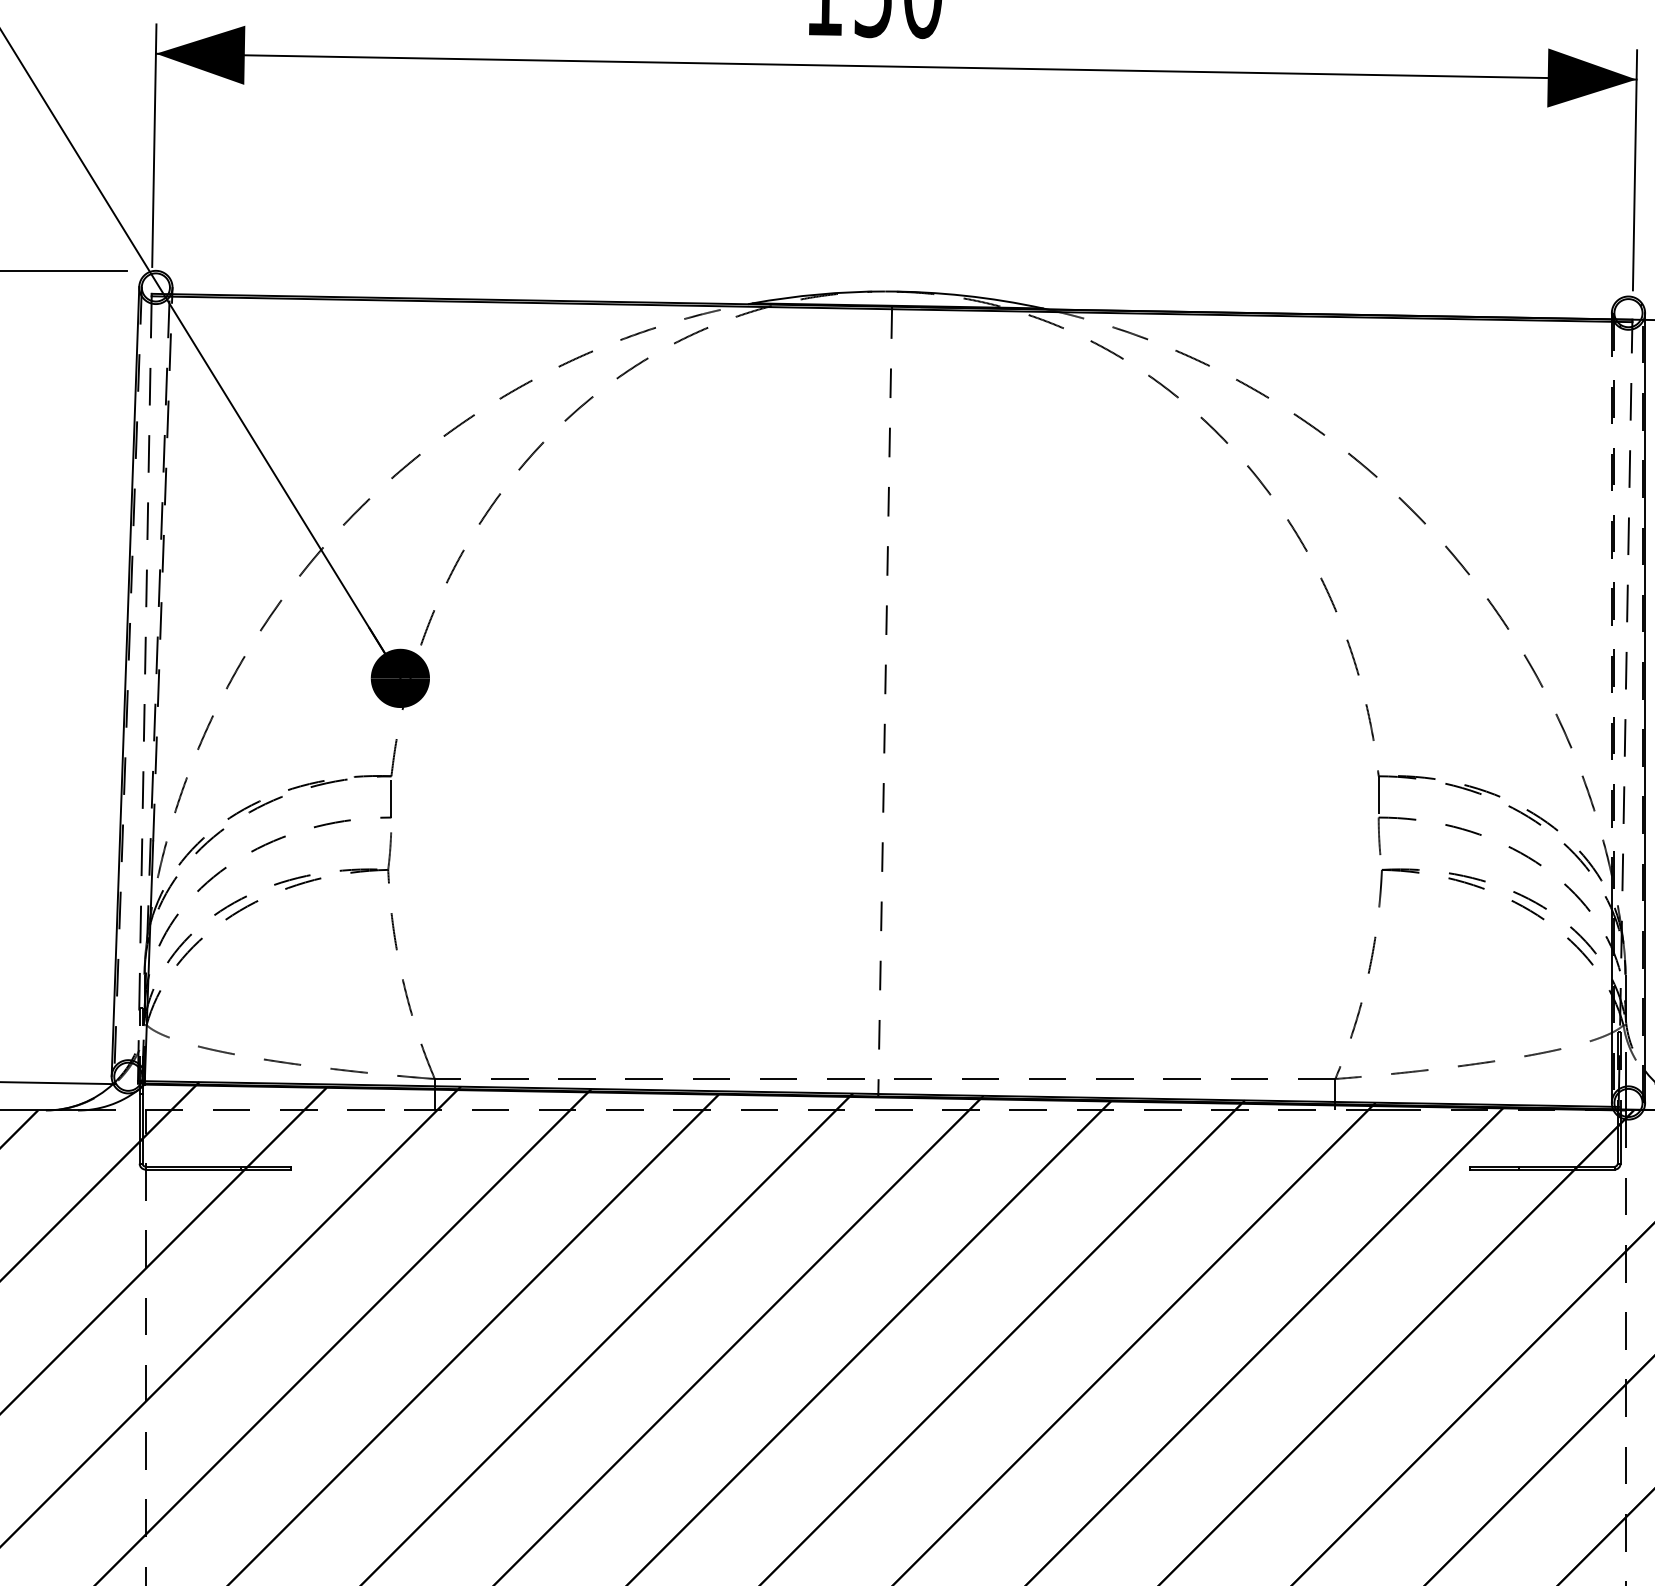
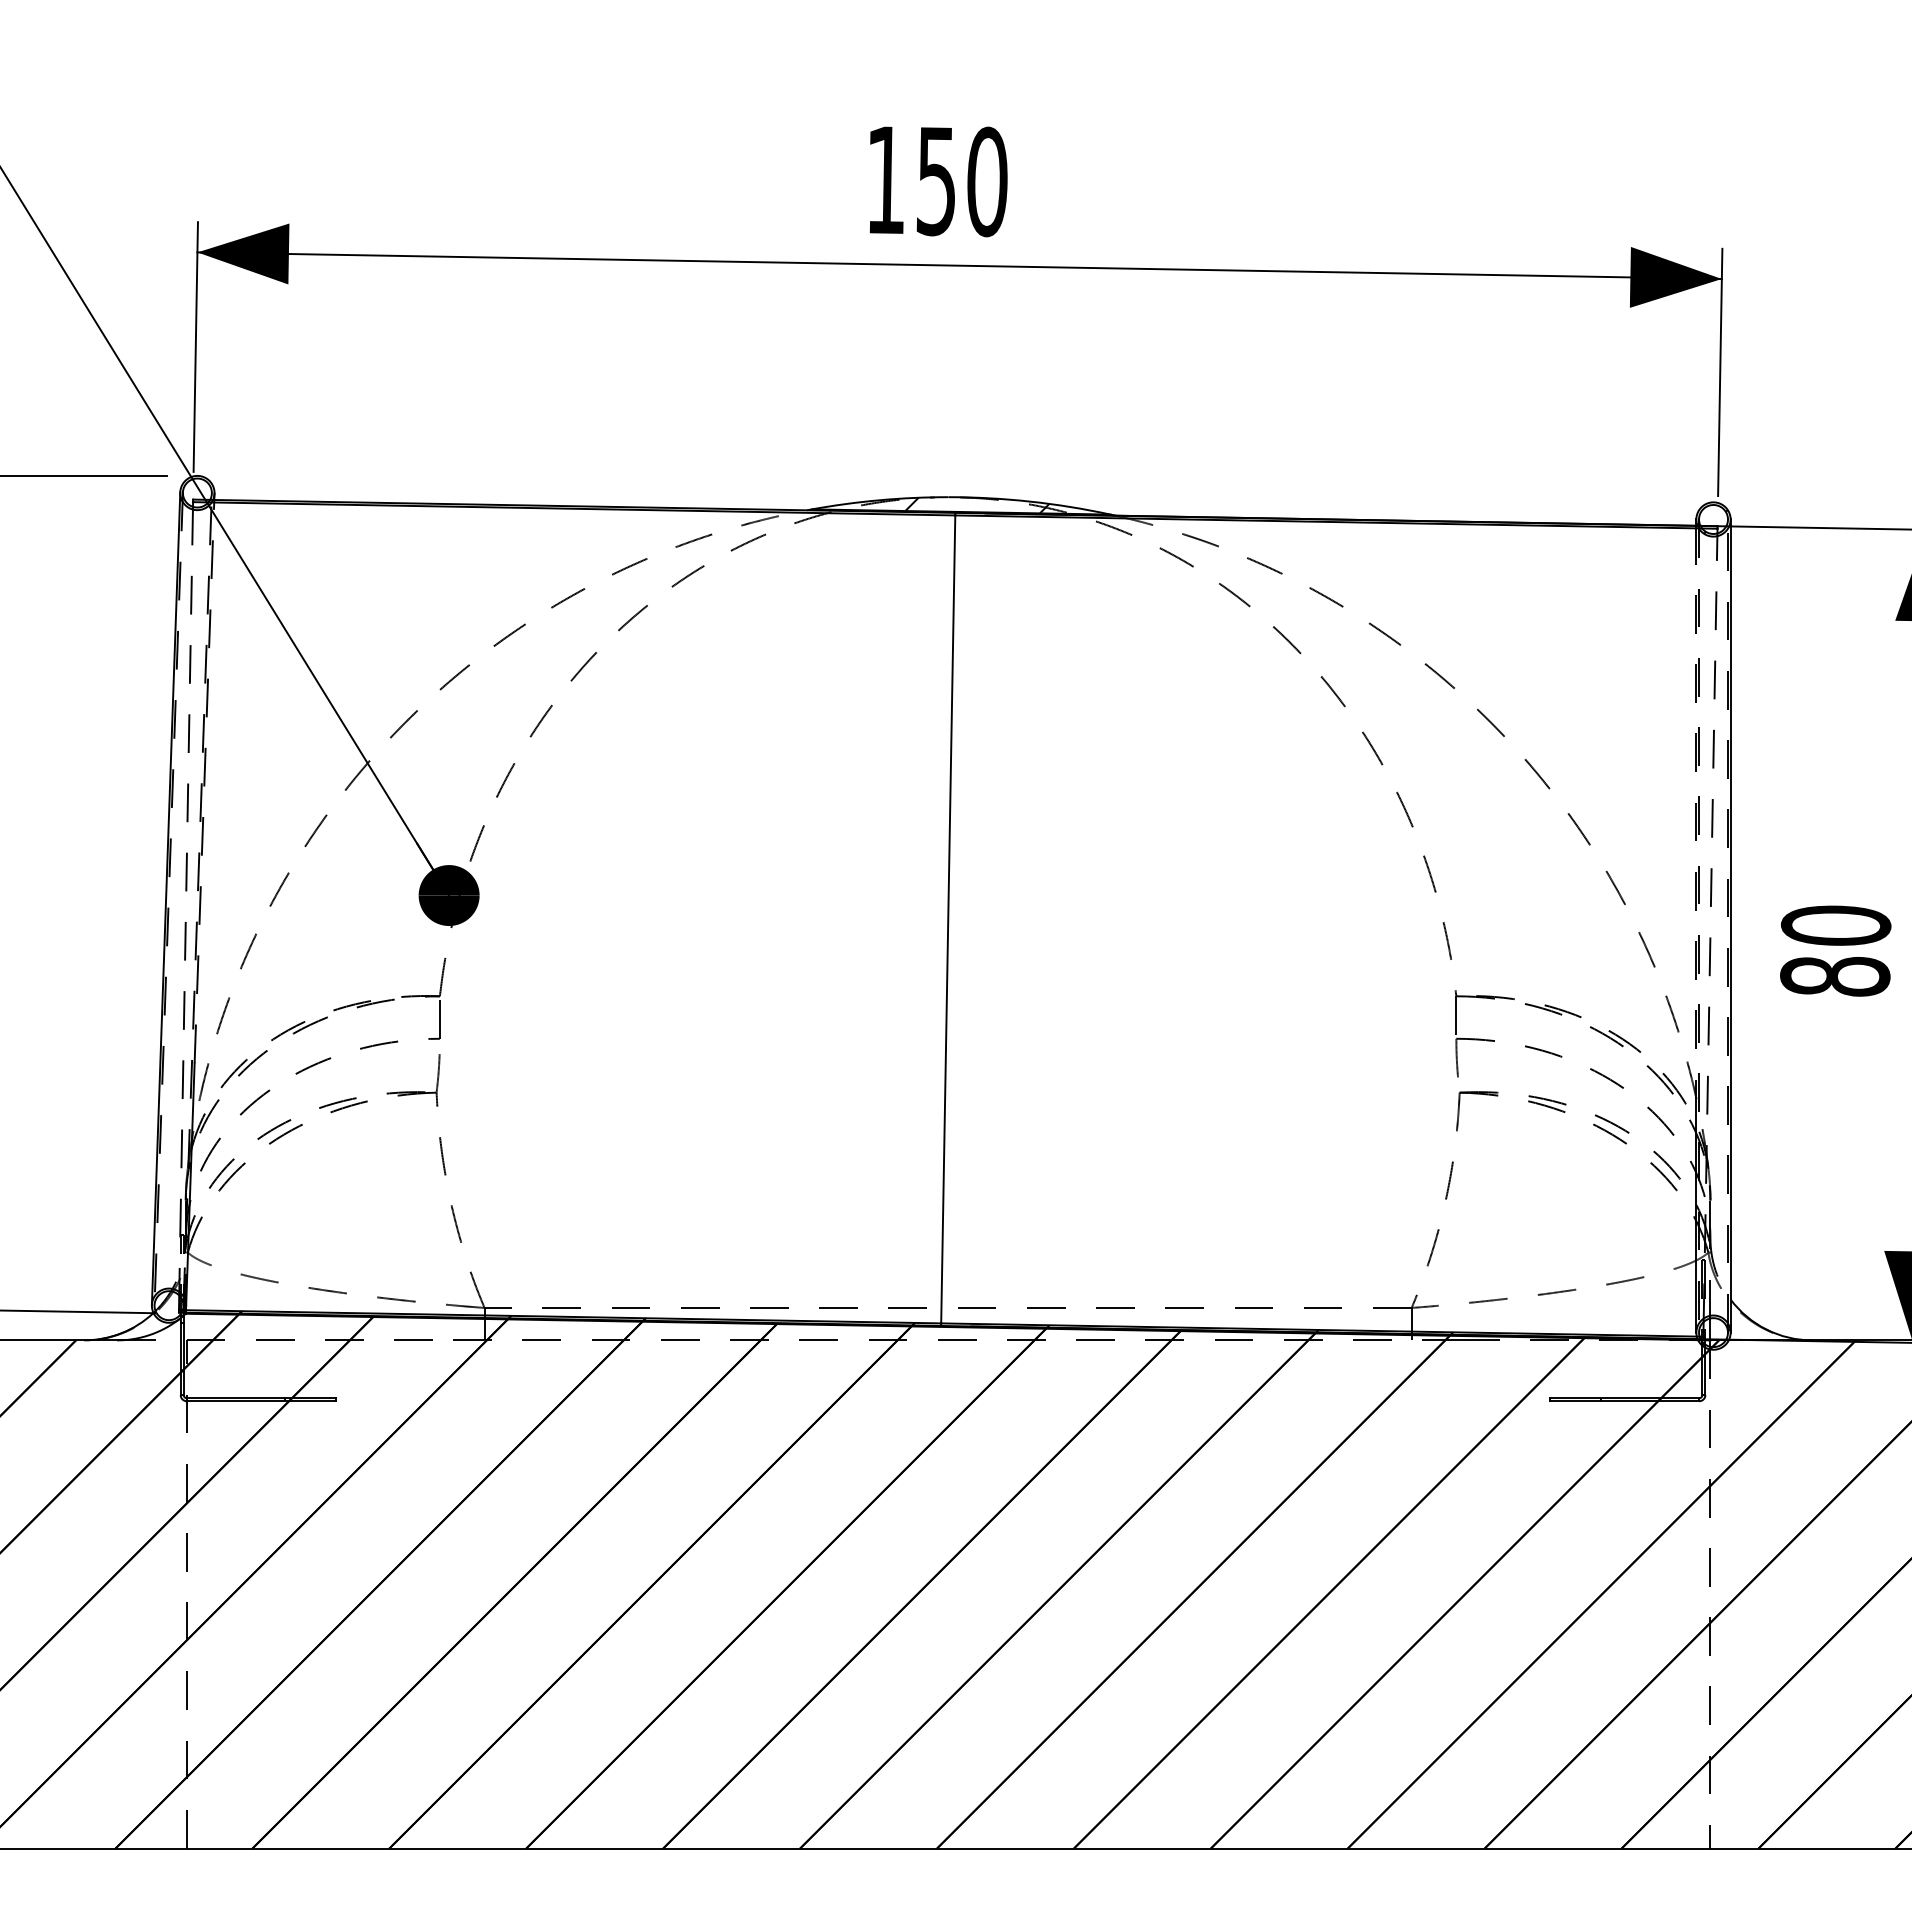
hatch: (913, 299) -> (977, 505), added
line: (885, 701) -> (948, 919), dashed -> solid

